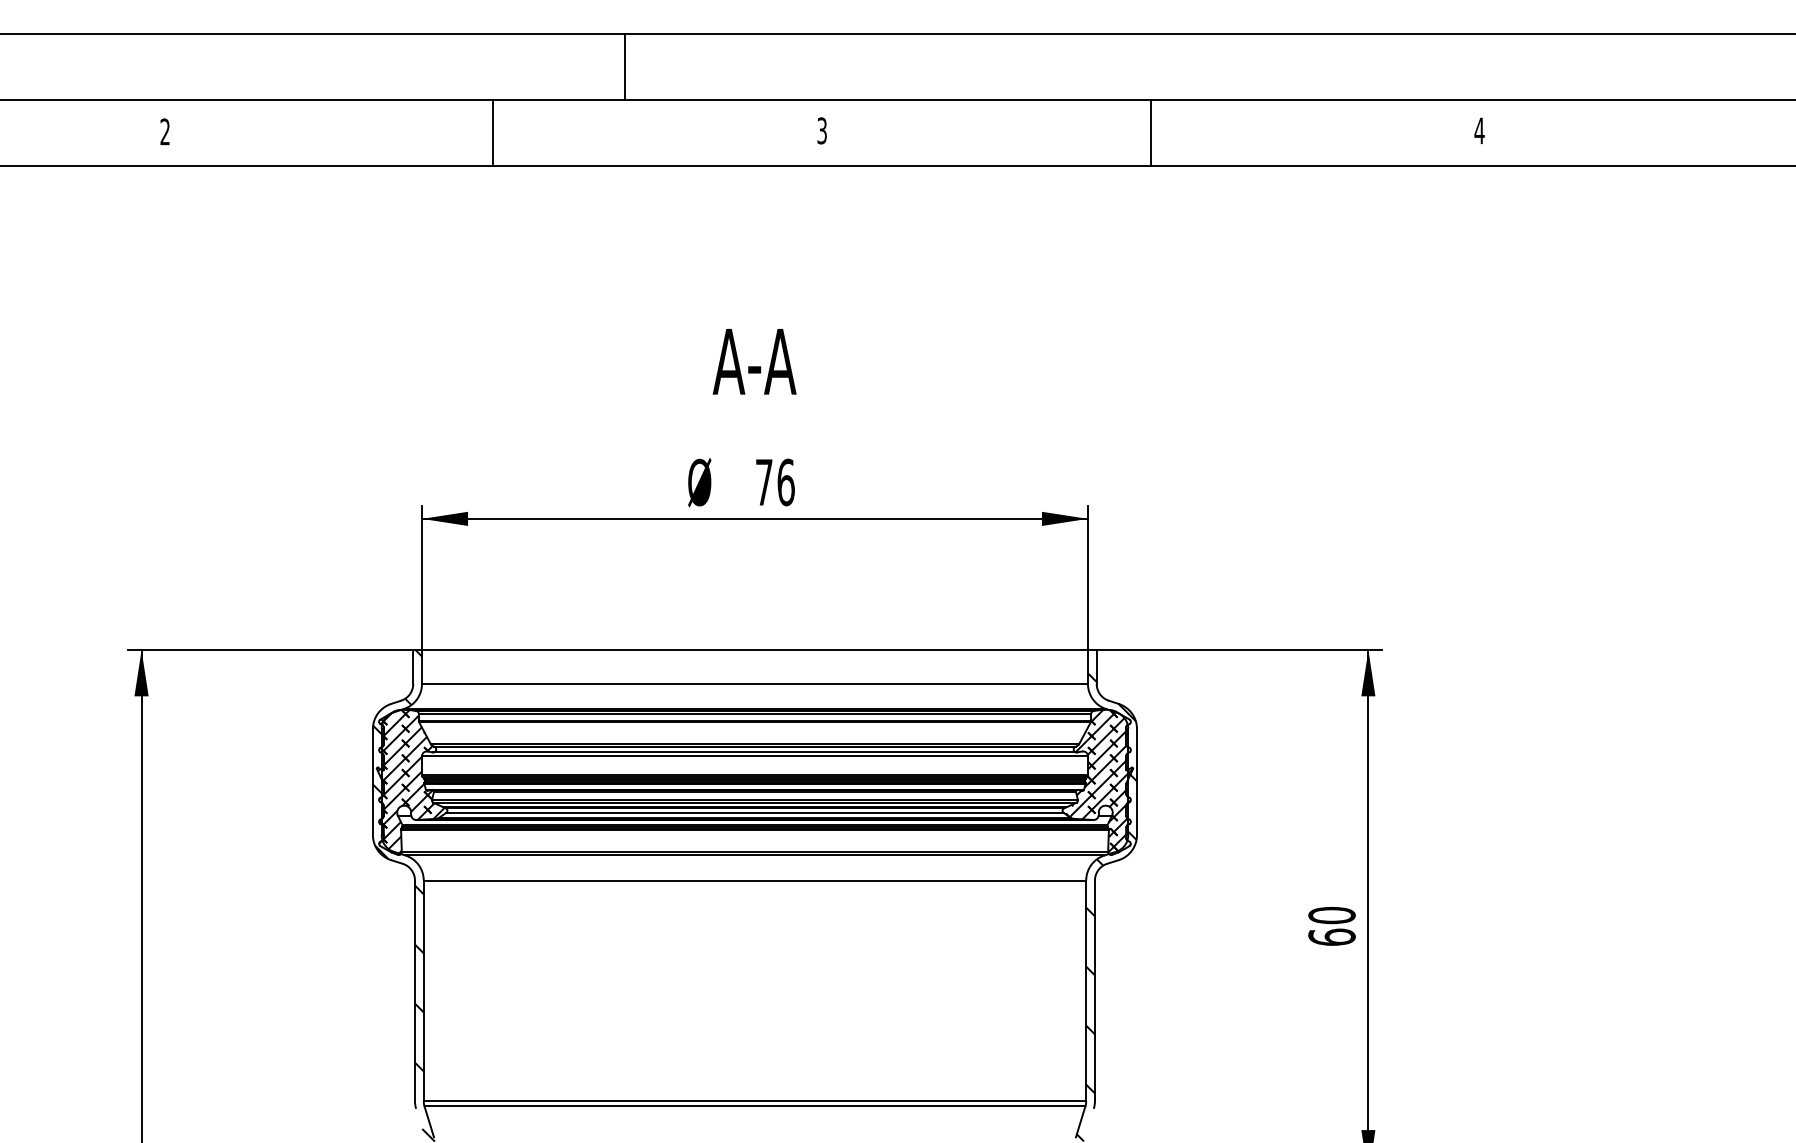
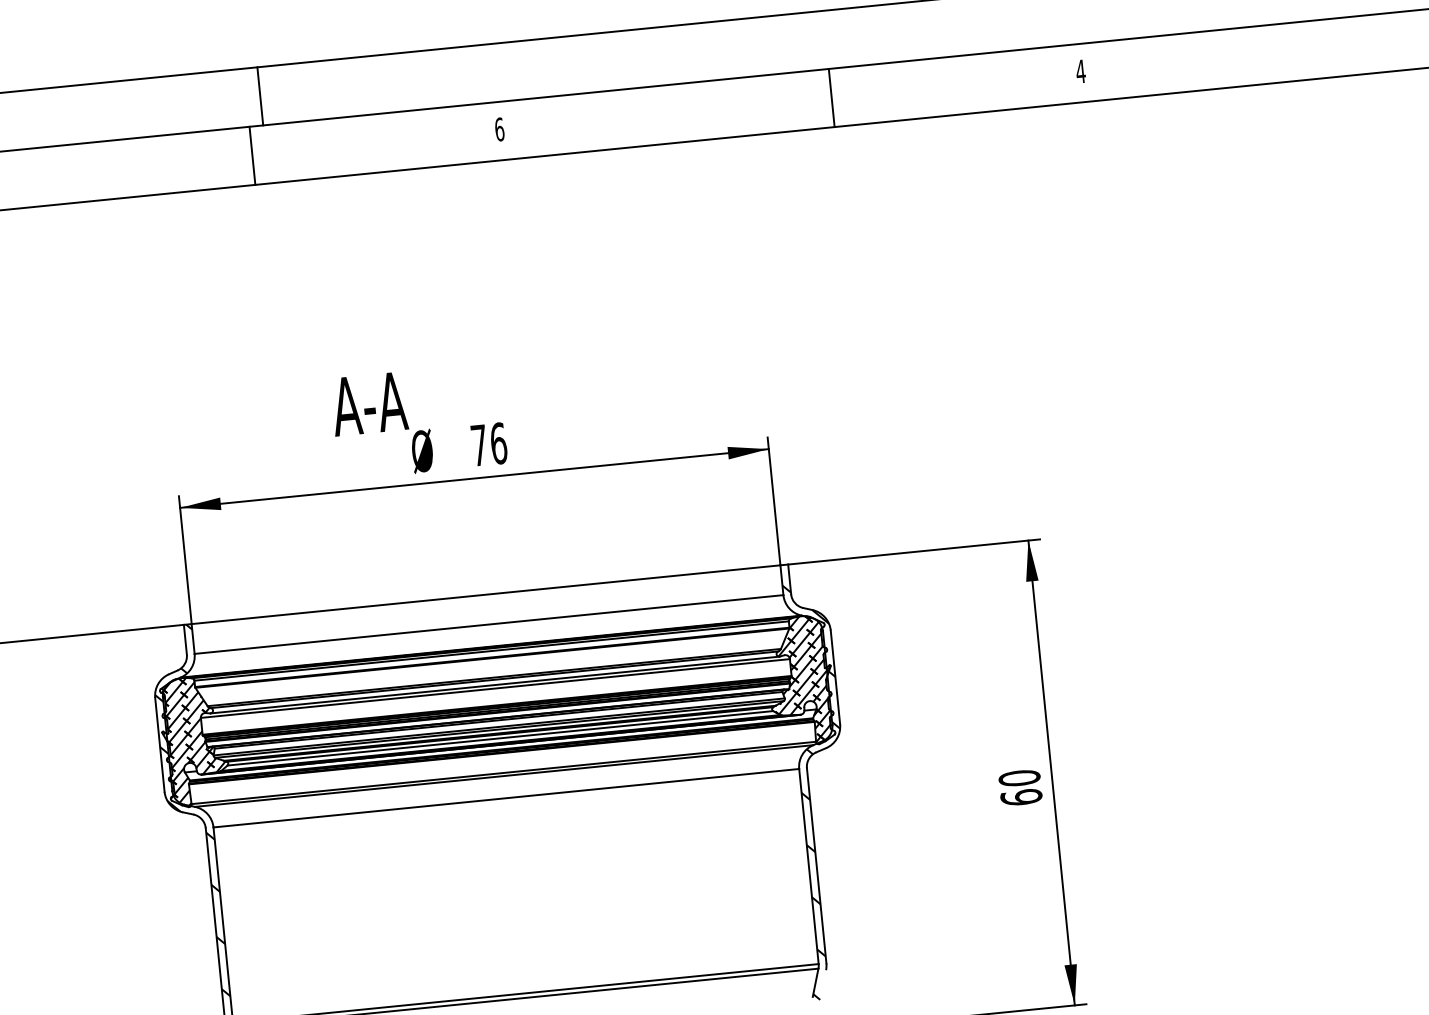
line: (624, 66) -> (259, 95), moved
text: (822, 130) -> (499, 129), 3 -> 6
line: (493, 132) -> (252, 155), moved
line: (1150, 132) -> (831, 97), moved
text: (754, 361) -> (369, 403), moved

